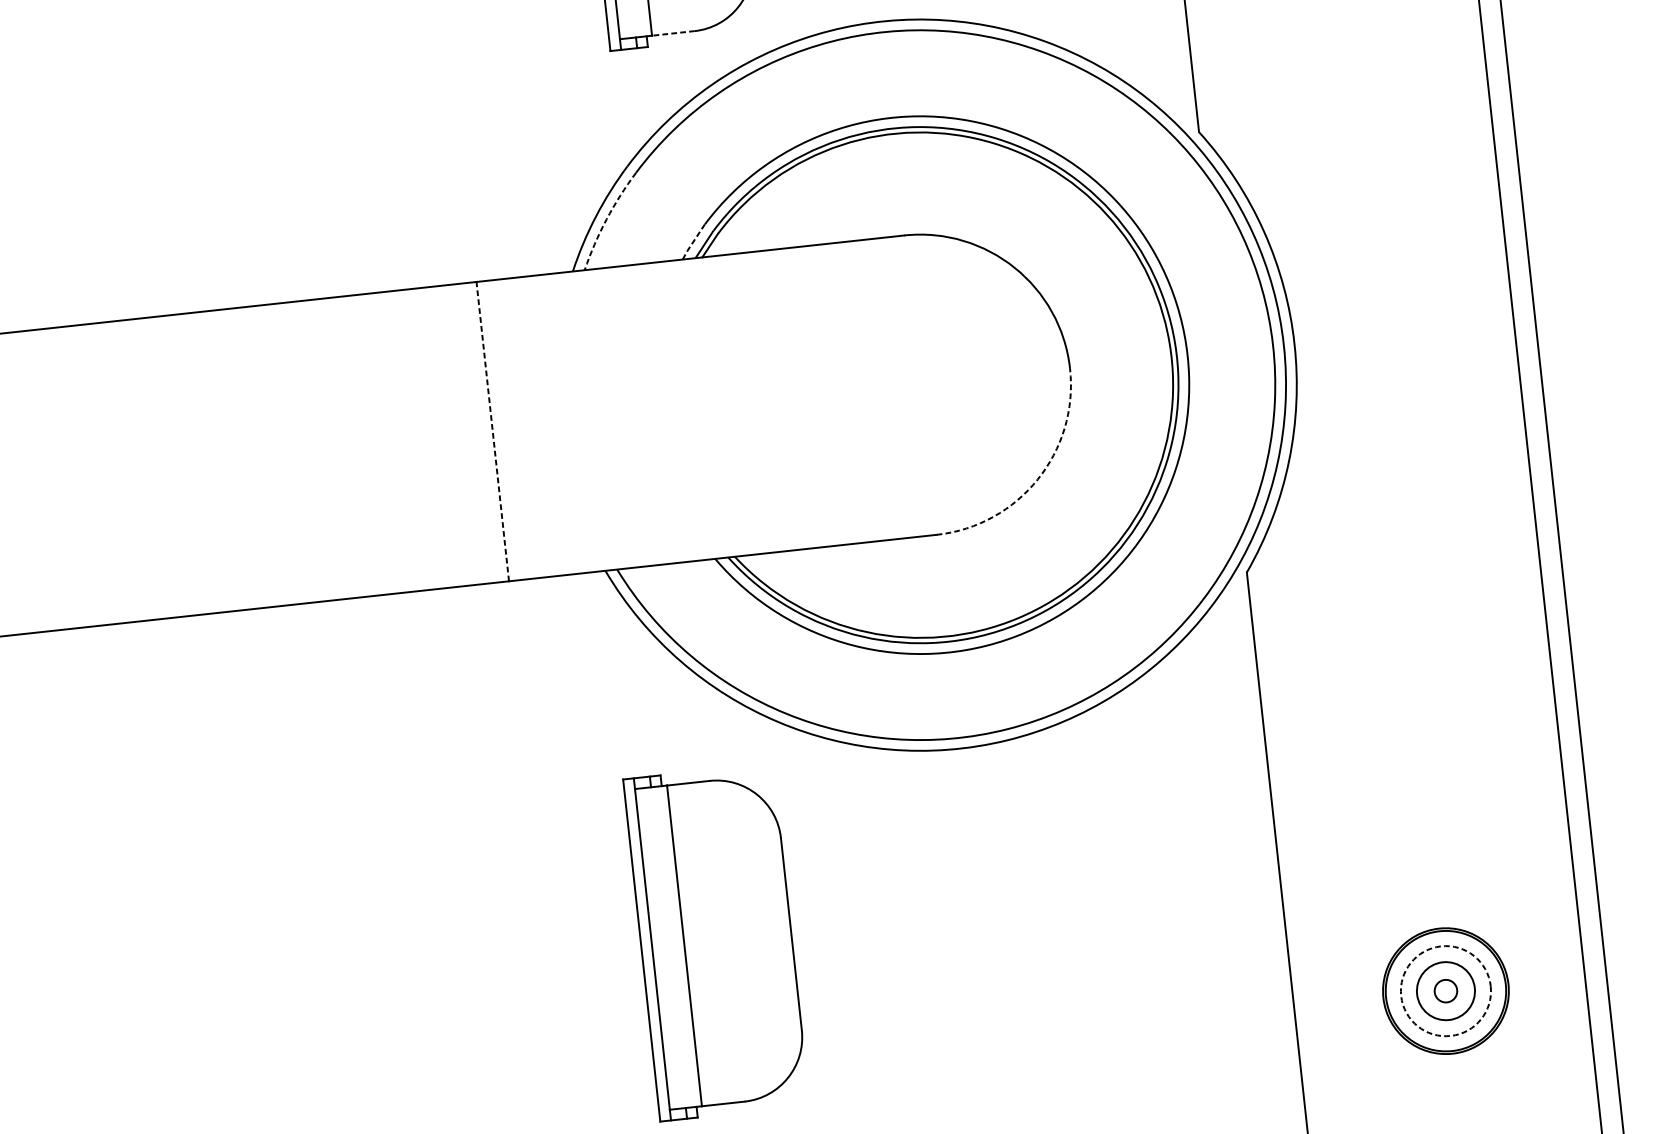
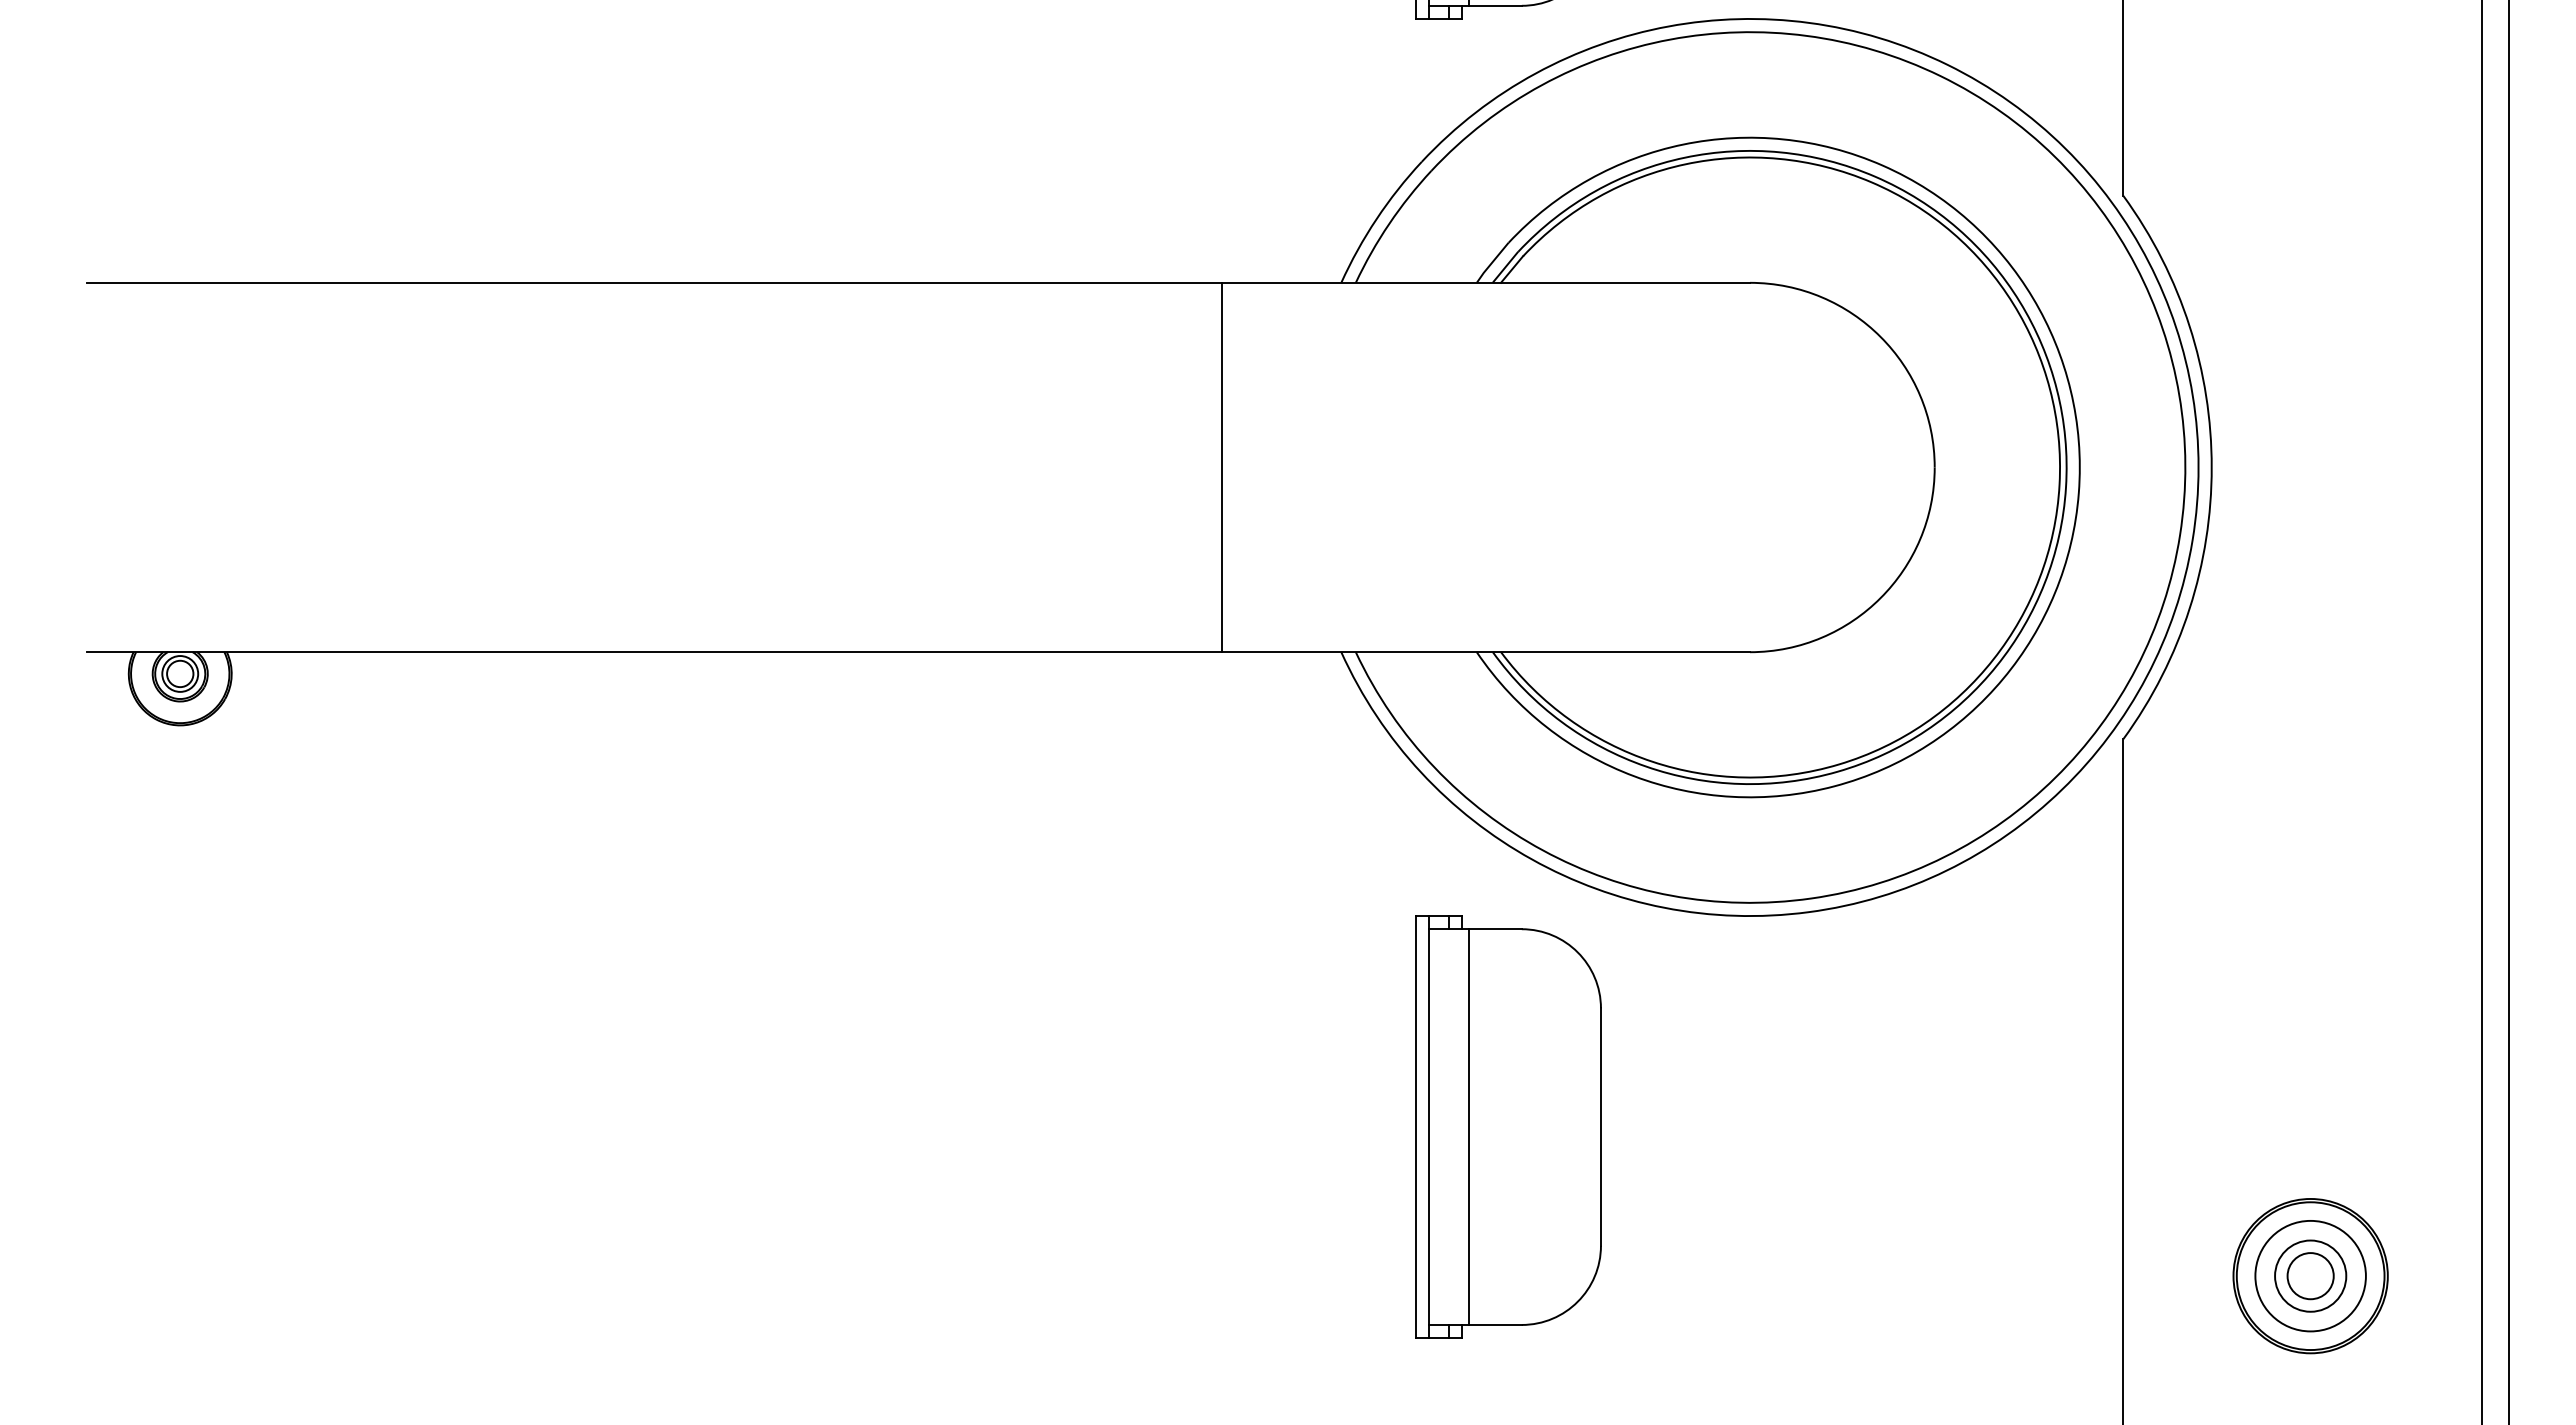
line: (672, 33) -> (1494, 5), dashed -> solid
arc: (606, 219) -> (1389, 223), dashed -> solid
line: (692, 242) -> (1491, 263), dashed -> solid
line: (492, 431) -> (1222, 467), dashed -> solid
arc: (1037, 479) -> (1880, 598), dashed -> solid
part: (716, 941) -> (1508, 1126), moved
circle: (1445, 990) -> (2310, 1275), dashed -> solid
circle: (1445, 991) -> (2310, 1276), size x1.67

